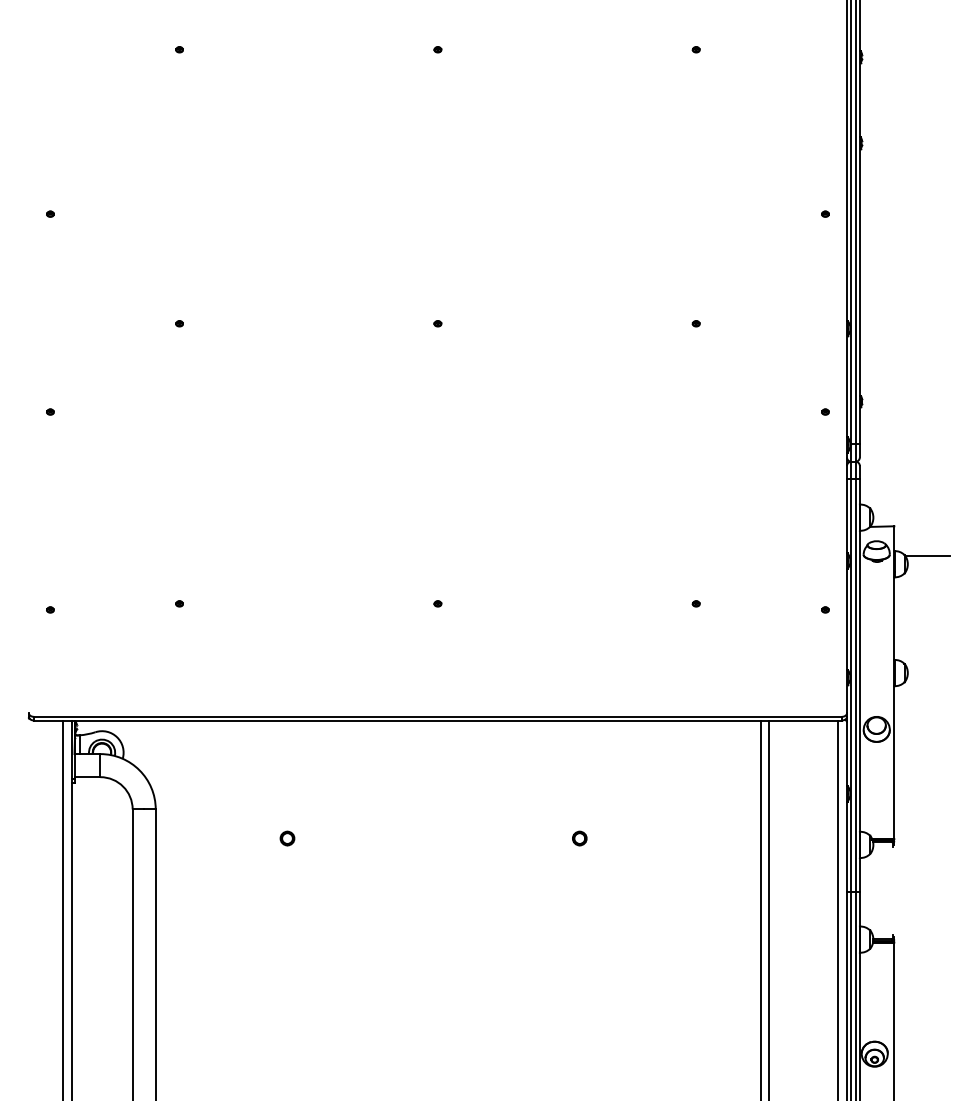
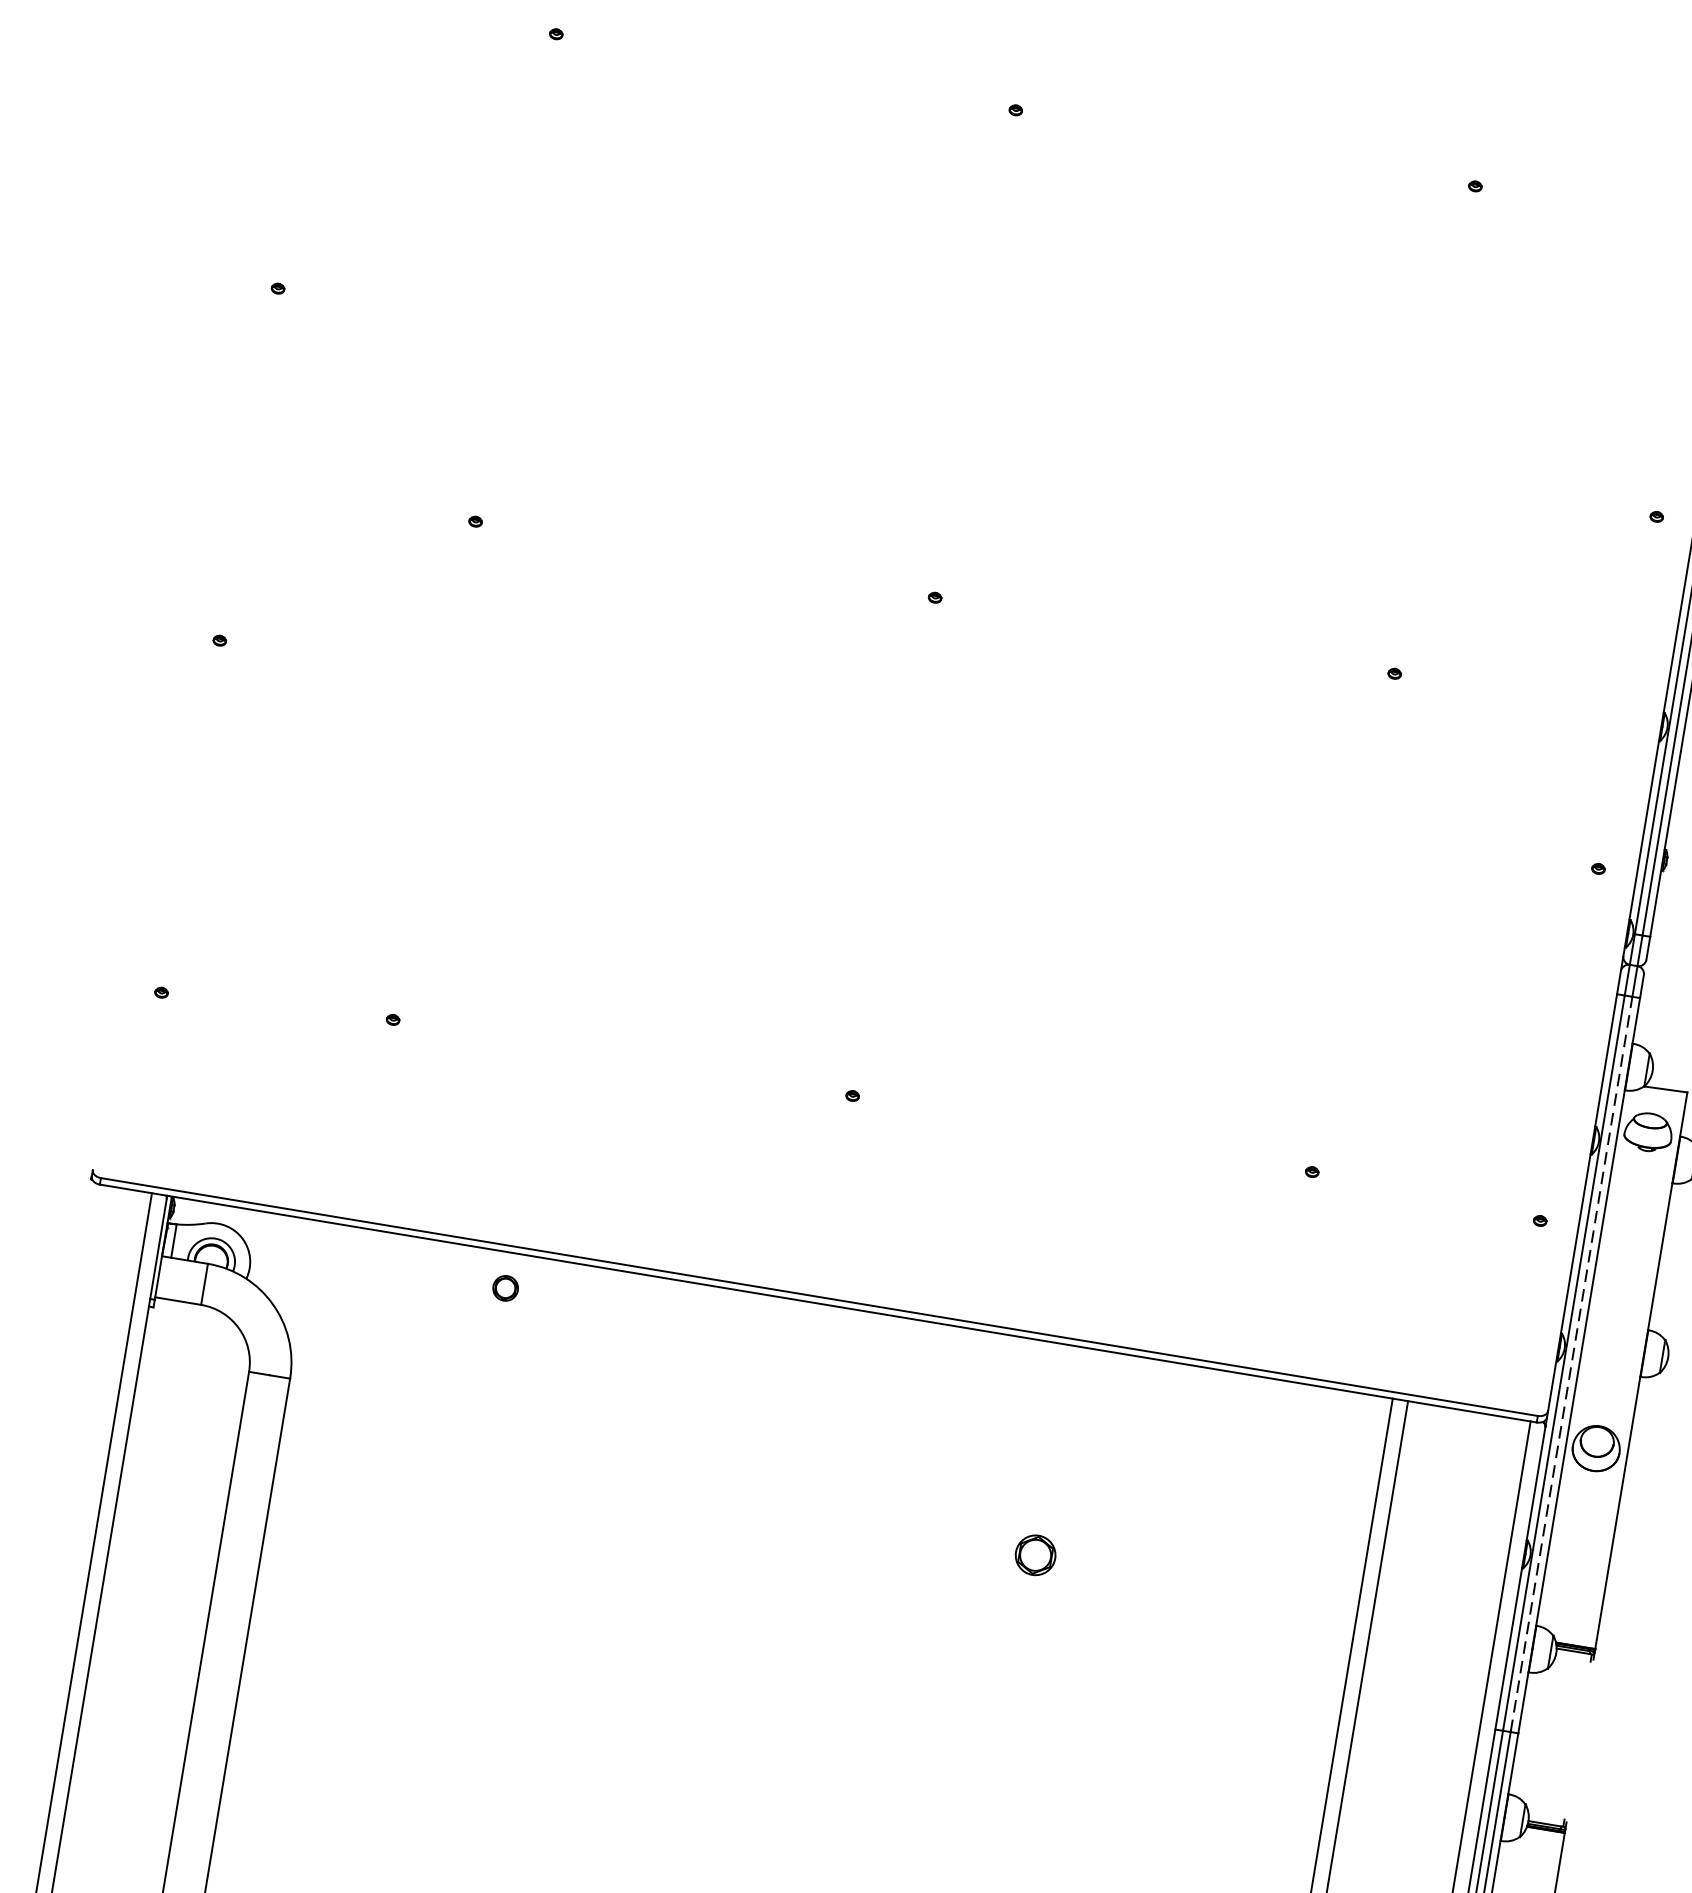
line: (855, 685) -> (1571, 1364), solid -> dashed
part: (287, 838) -> (505, 1288), moved
part: (579, 838) -> (1035, 1555), size x1.6

